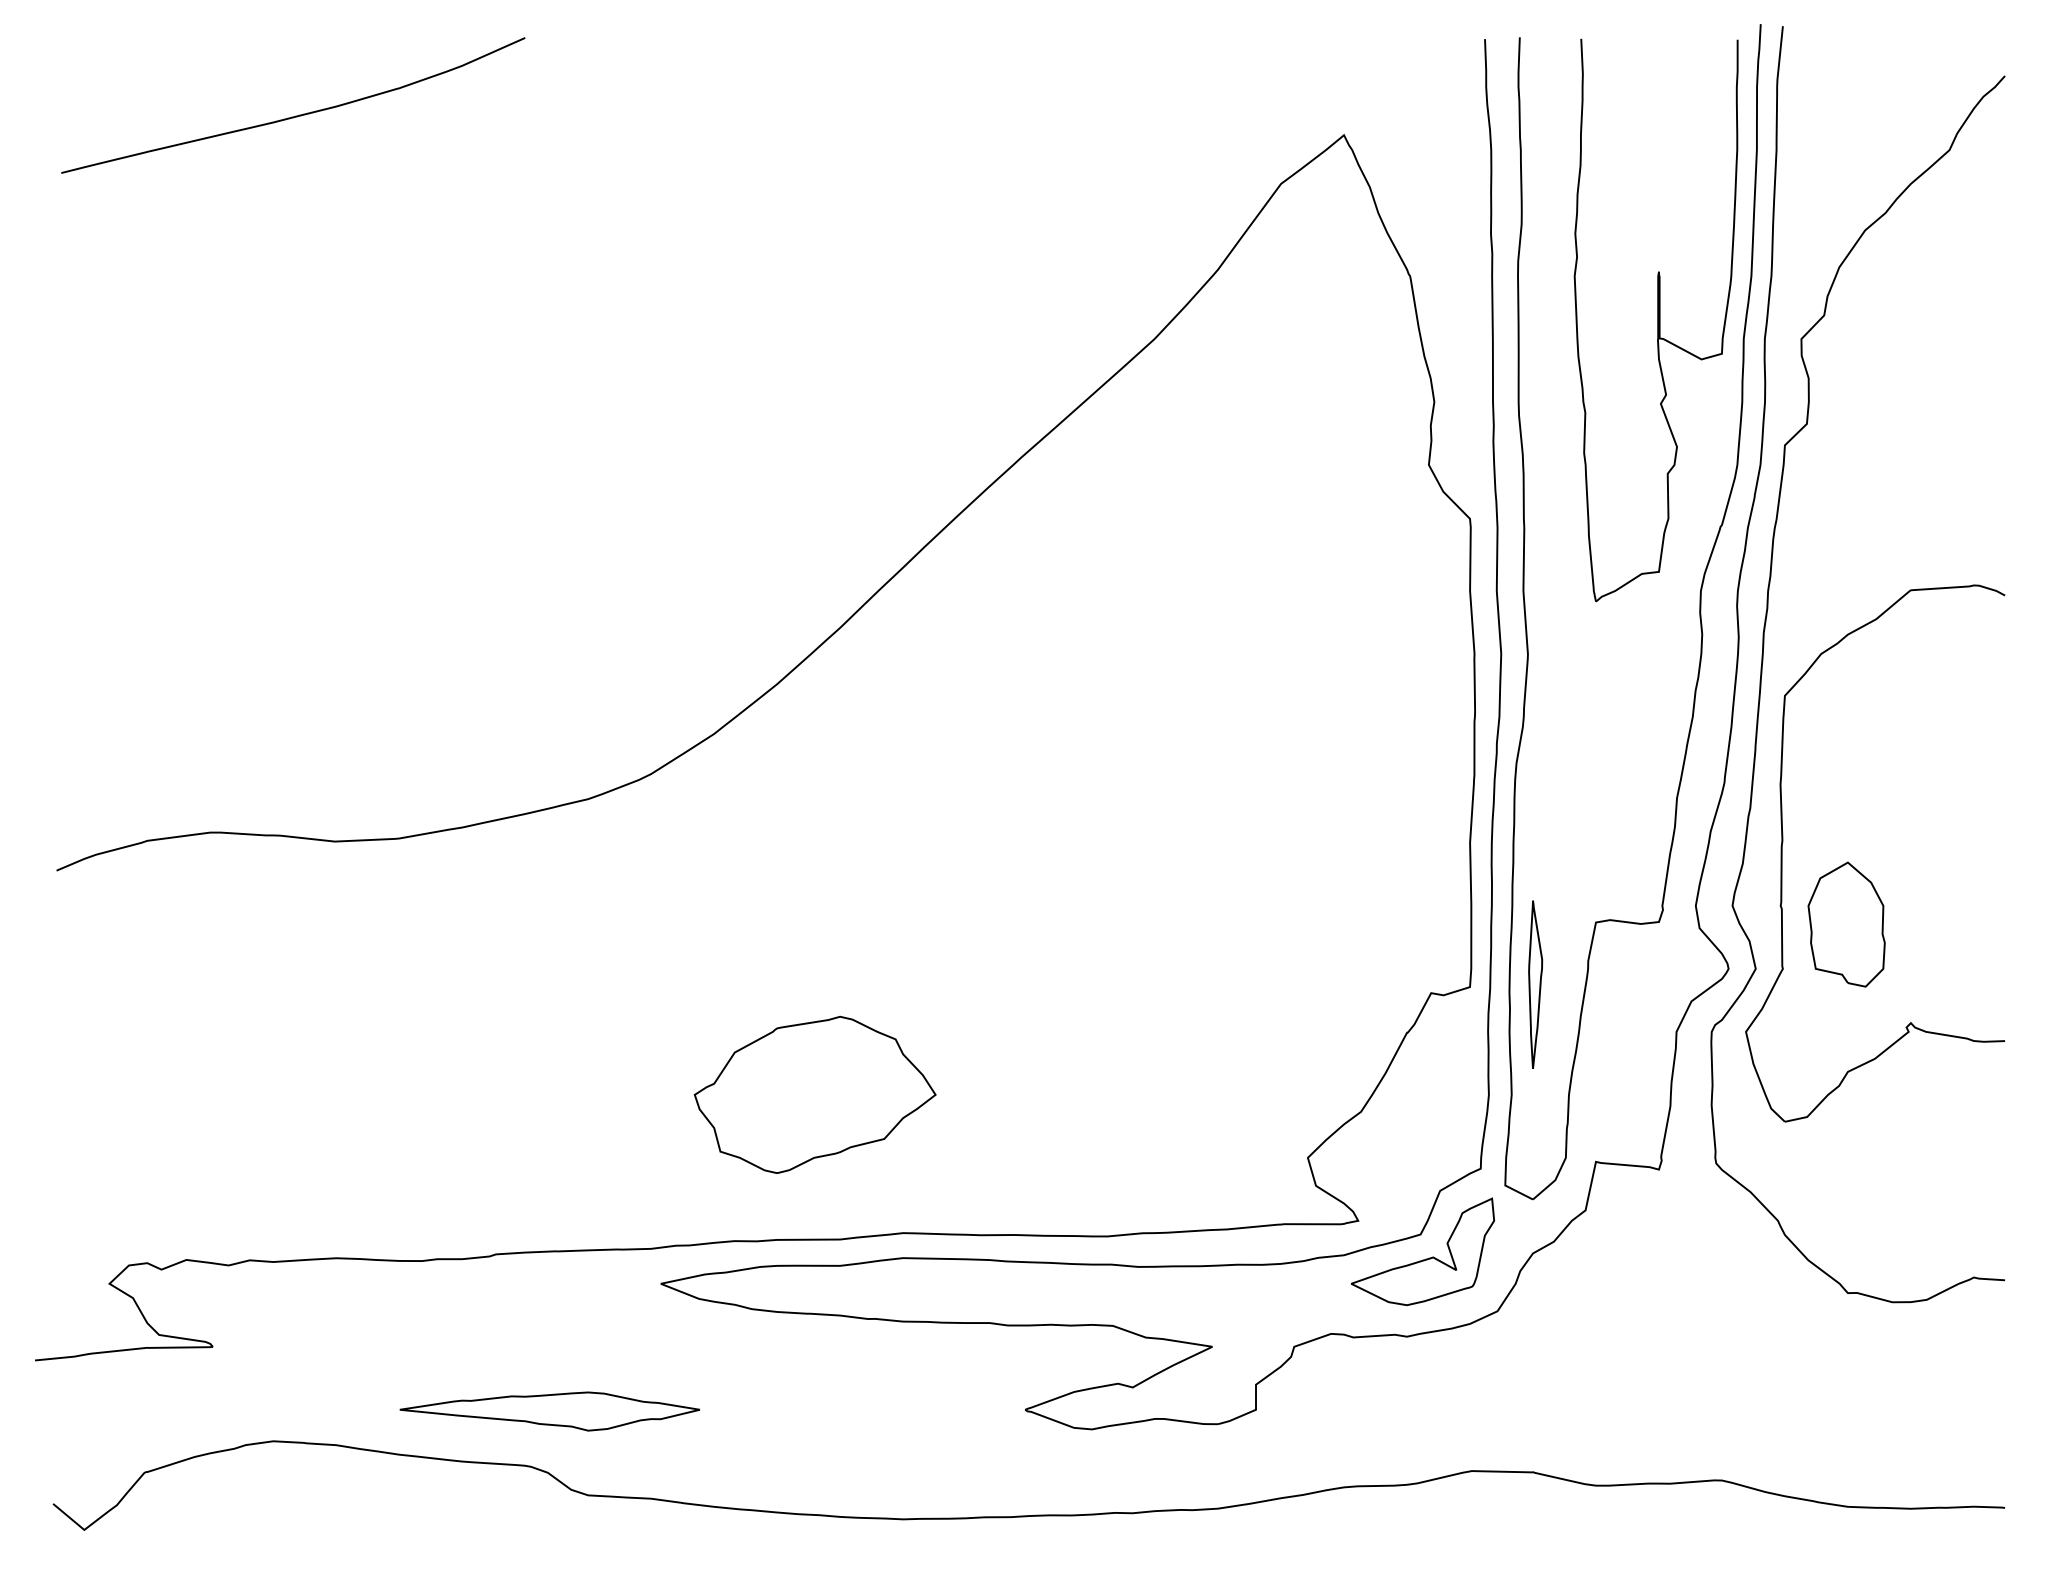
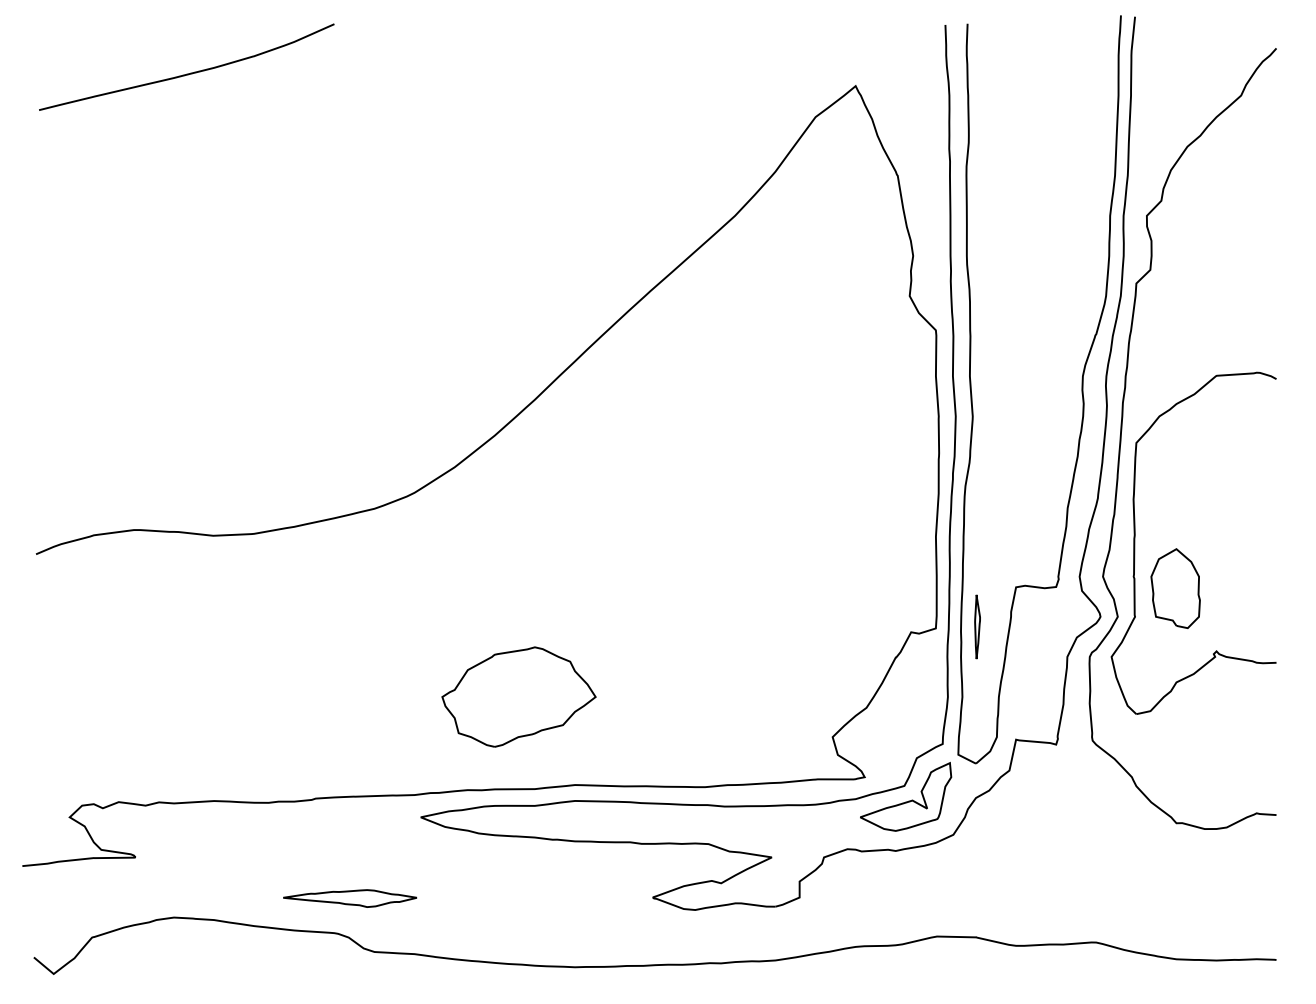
part: (1656, 319) -> (1054, 203), removed
part: (1535, 984) -> (977, 626), size x0.6
part: (548, 1411) -> (349, 898), size x0.7

